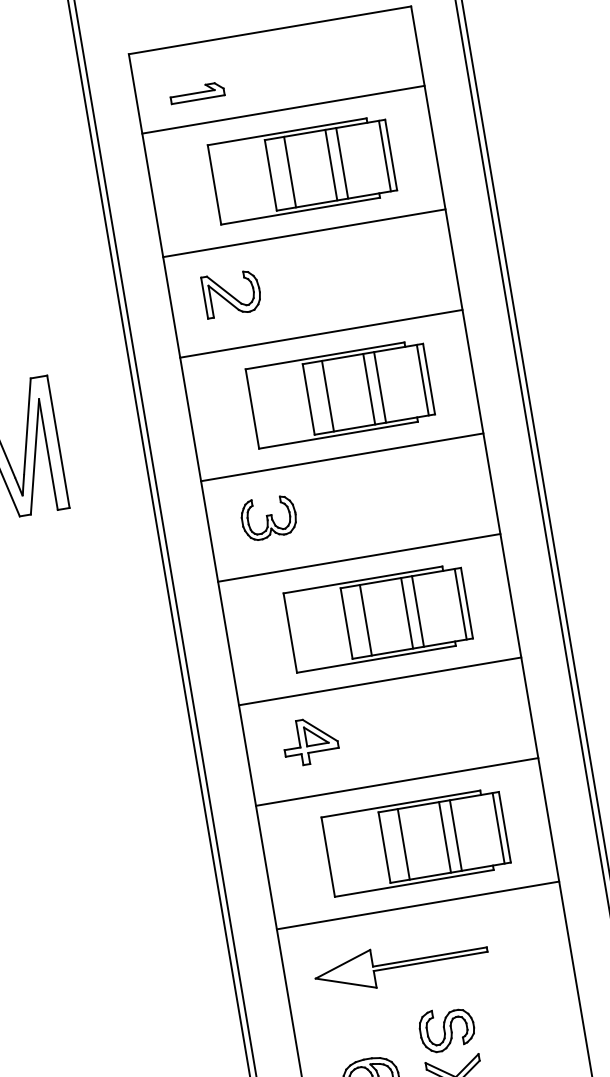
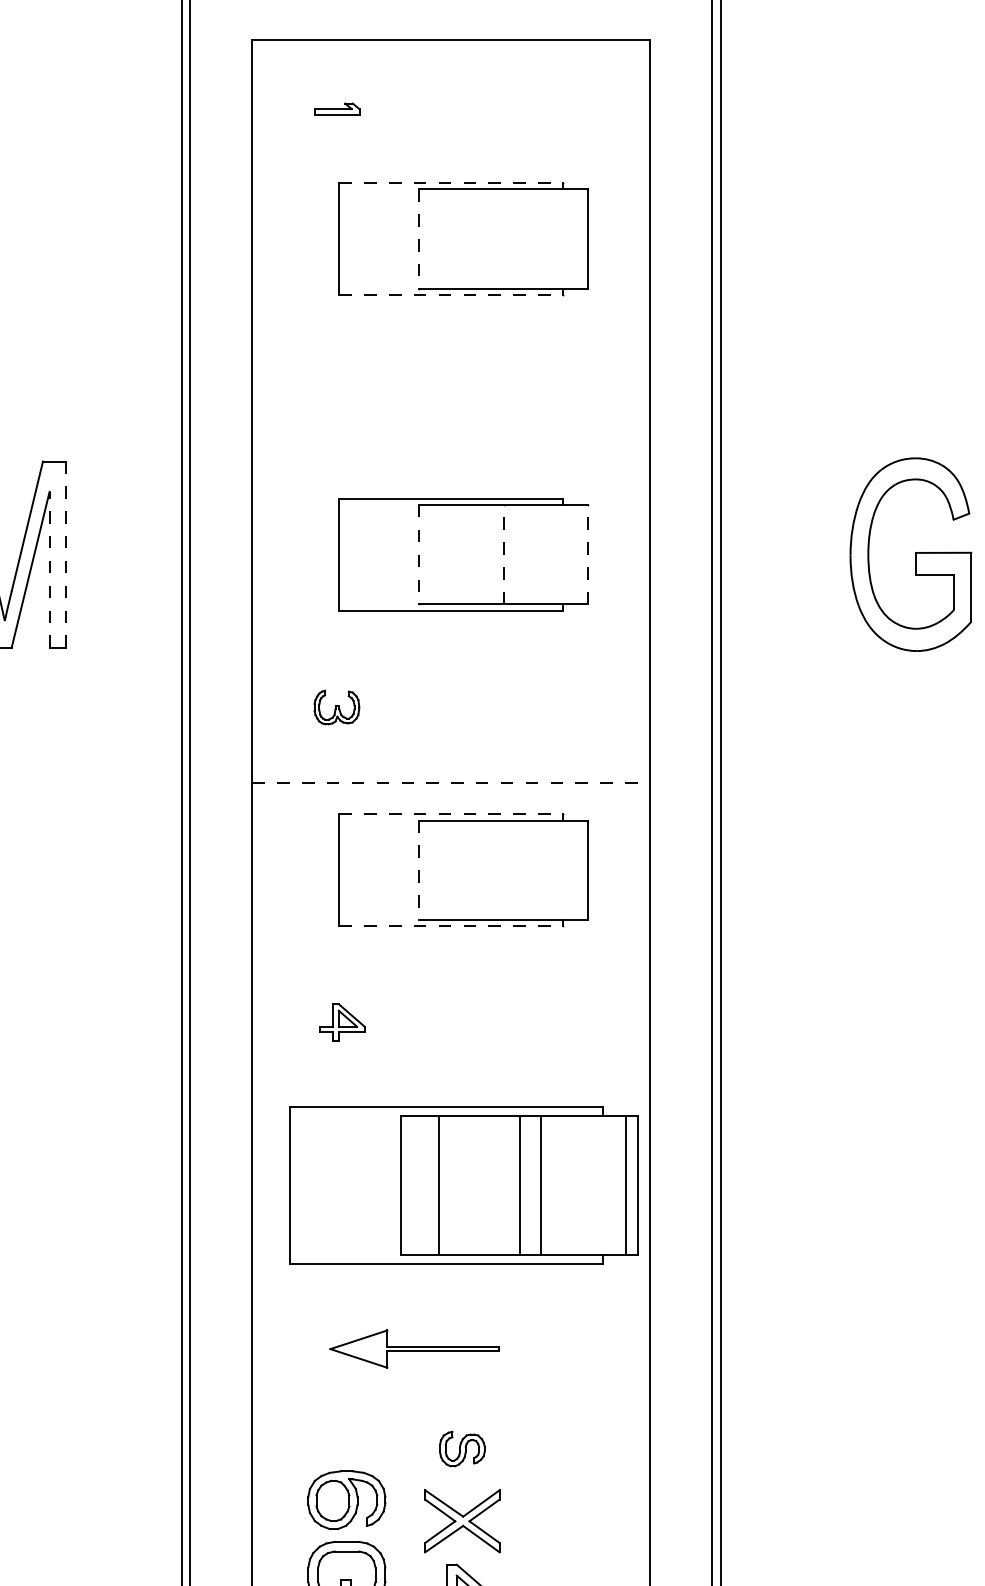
part: (197, 92) -> (337, 108), size x0.6
line: (282, 110) -> (450, 152), removed
line: (287, 131) -> (451, 183), solid -> dashed
line: (384, 155) -> (579, 238), removed
line: (342, 162) -> (519, 238), removed
line: (330, 164) -> (503, 238), removed
line: (289, 171) -> (445, 238), removed
line: (270, 175) -> (418, 239), solid -> dashed
line: (300, 211) -> (451, 295), solid -> dashed
line: (303, 233) -> (450, 326), removed
part: (232, 293) -> (338, 391), removed
line: (320, 333) -> (450, 467), removed
line: (429, 378) -> (588, 554), solid -> dashed
line: (422, 380) -> (579, 554), removed
line: (380, 387) -> (519, 554), removed
line: (368, 389) -> (503, 554), solid -> dashed
line: (327, 396) -> (445, 554), removed
line: (308, 399) -> (418, 554), solid -> dashed
line: (58, 442) -> (66, 555), solid -> dashed
line: (48, 454) -> (49, 569), solid -> dashed
line: (341, 457) -> (450, 641), removed
part: (268, 517) -> (336, 707), size x0.6
line: (359, 558) -> (451, 783), solid -> dashed
line: (363, 580) -> (451, 814), solid -> dashed
line: (460, 603) -> (579, 869), removed
line: (418, 610) -> (519, 869), removed
line: (406, 612) -> (503, 869), removed
line: (365, 619) -> (445, 869), removed
line: (346, 623) -> (418, 870), solid -> dashed
line: (376, 659) -> (451, 926), solid -> dashed
line: (379, 681) -> (450, 957), removed
part: (310, 740) -> (342, 1022), size x0.6
line: (396, 781) -> (450, 1098), removed
part: (416, 842) -> (463, 1185), size x1.4
line: (417, 905) -> (450, 1272), removed
part: (401, 963) -> (414, 1348), size x0.7
part: (447, 1028) -> (462, 1448), size x0.6

